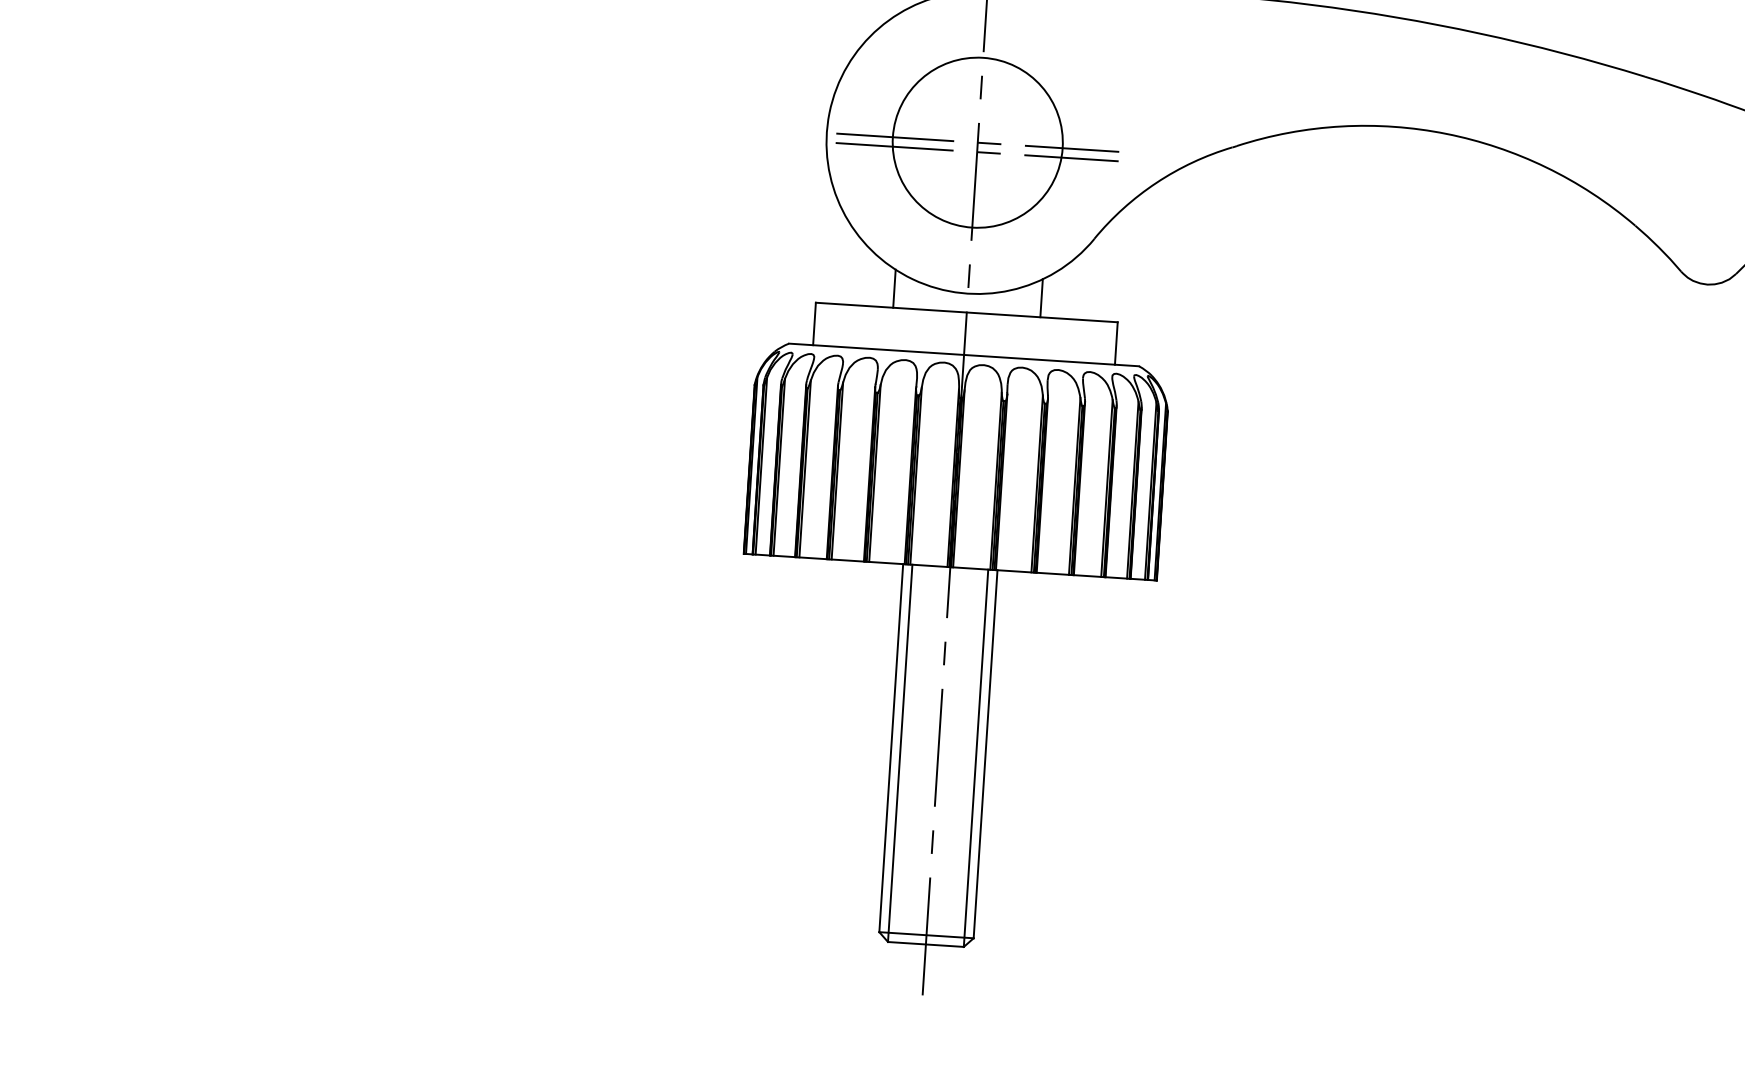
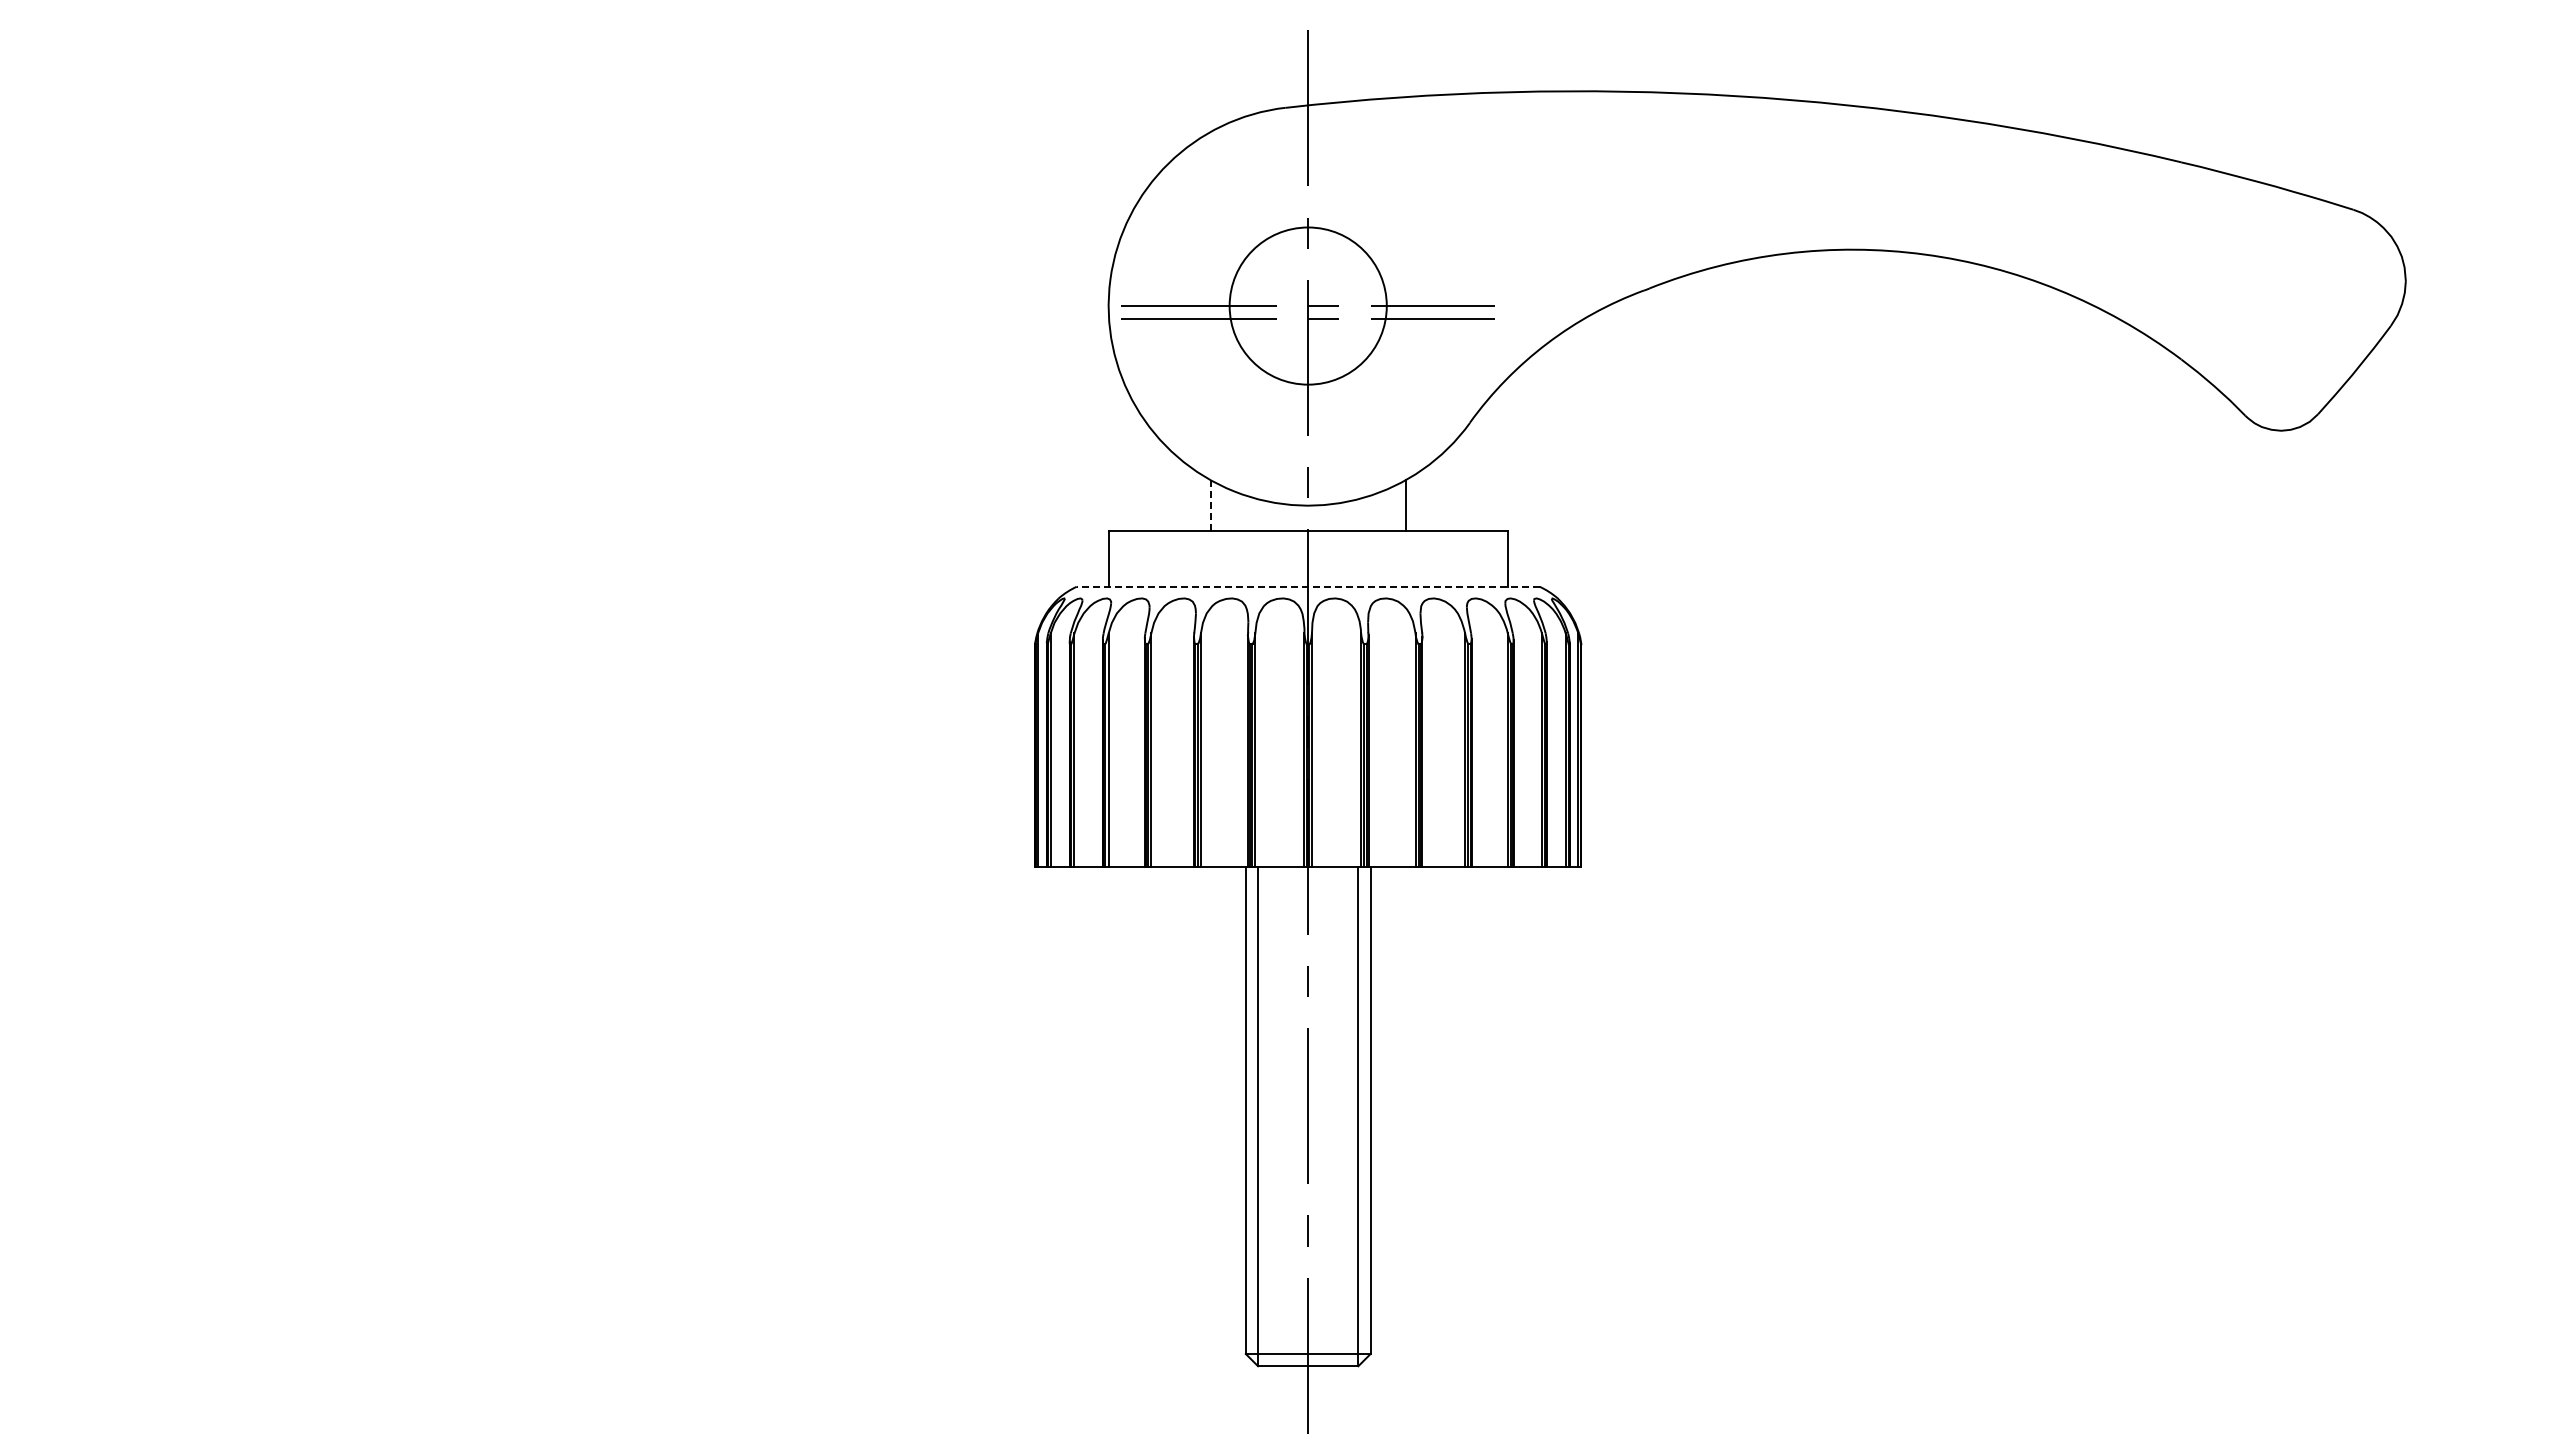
circle: (977, 142) -> (1307, 305), size x0.7
line: (894, 288) -> (1210, 505), solid -> dashed
line: (963, 354) -> (1307, 586), solid -> dashed

